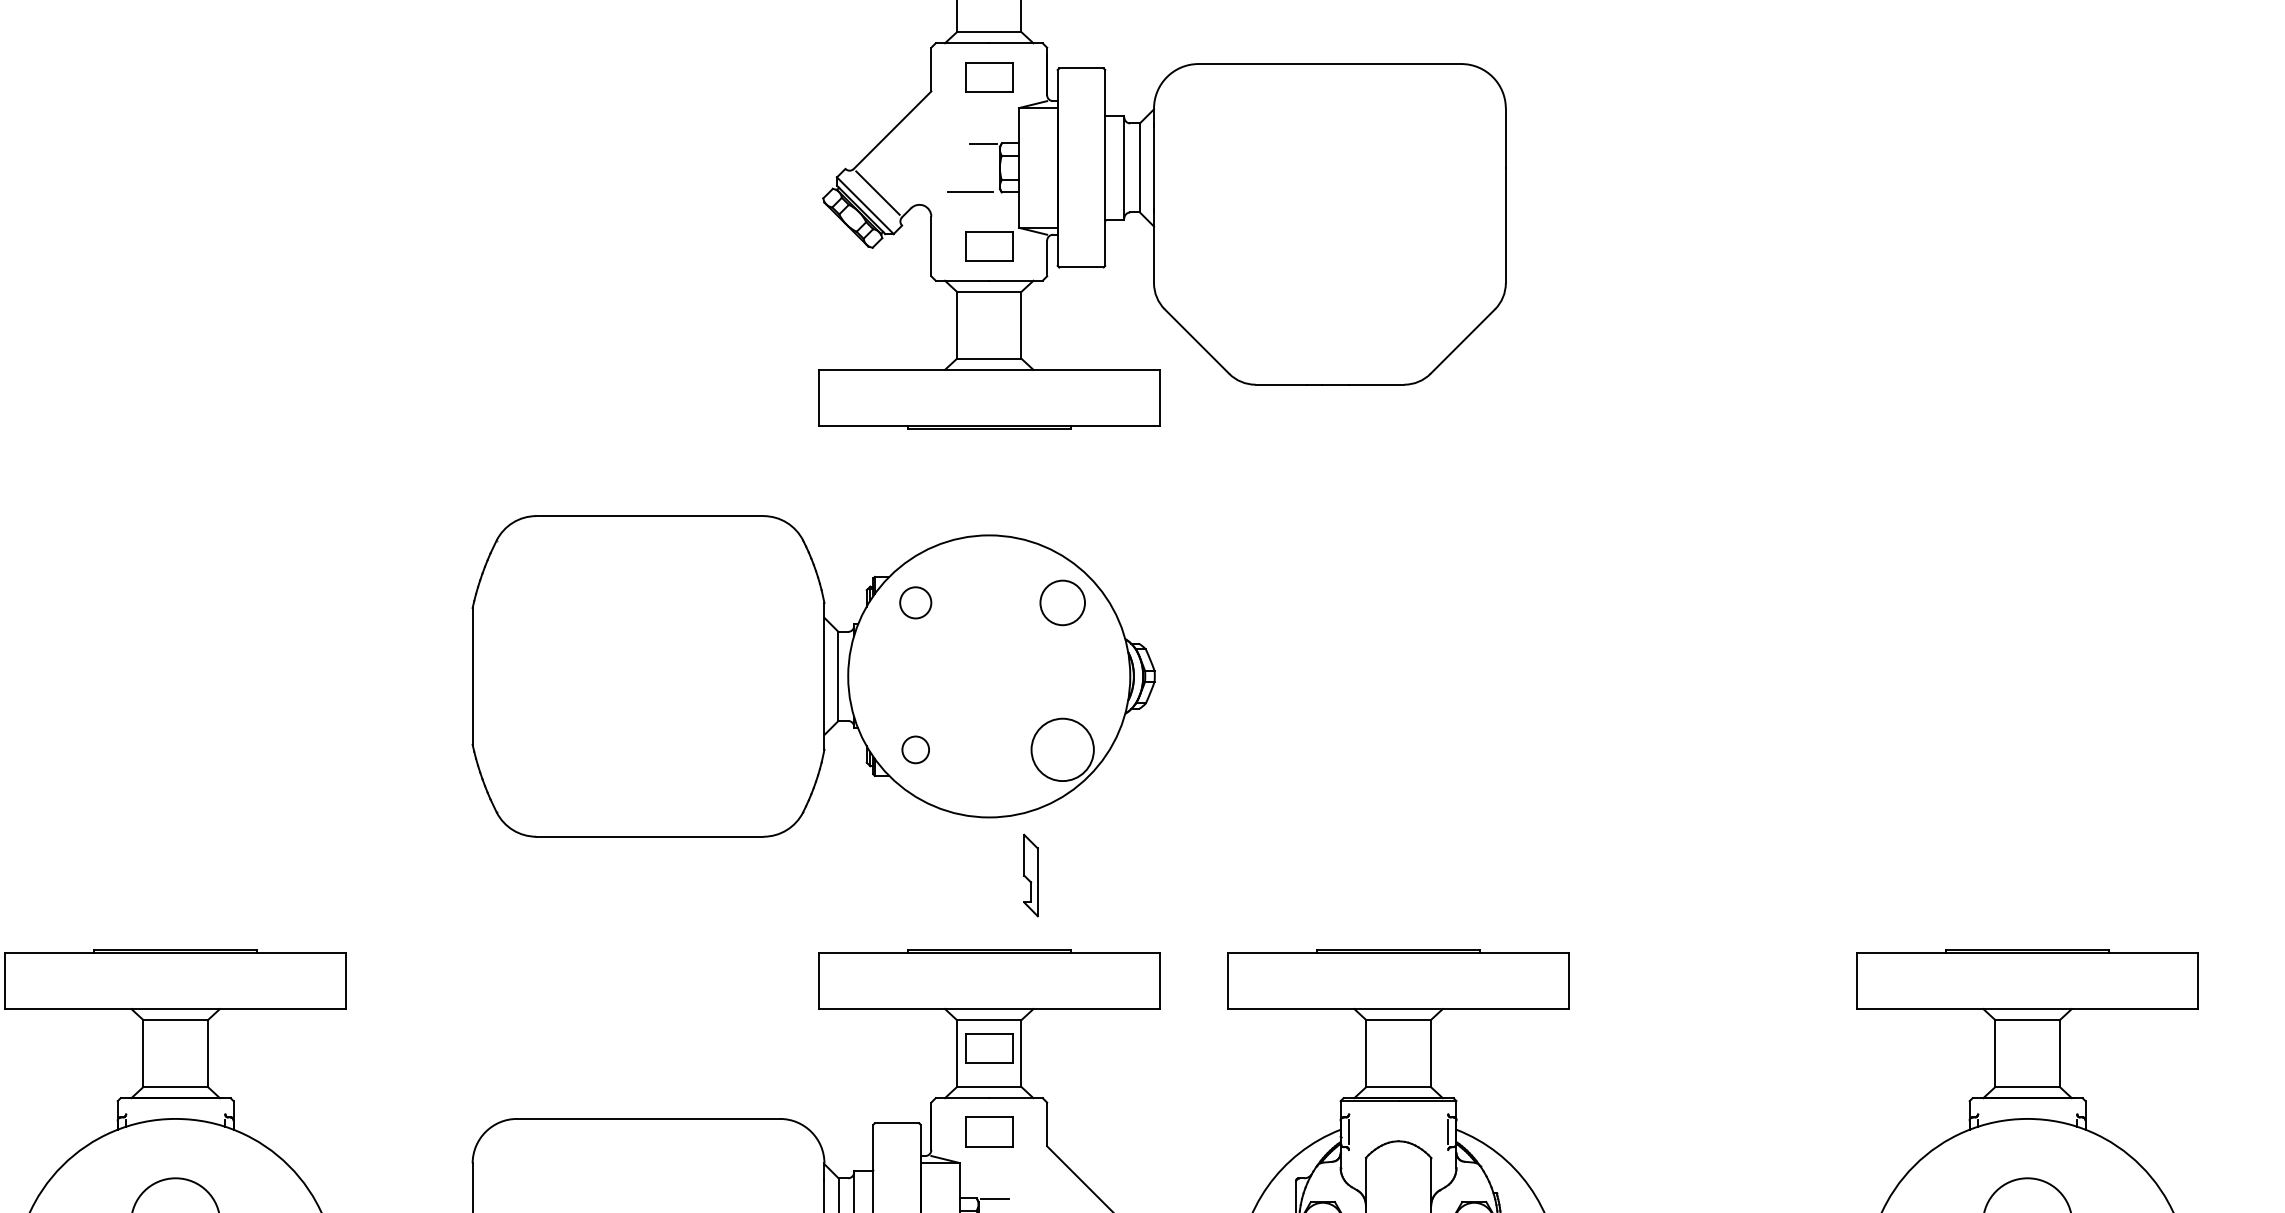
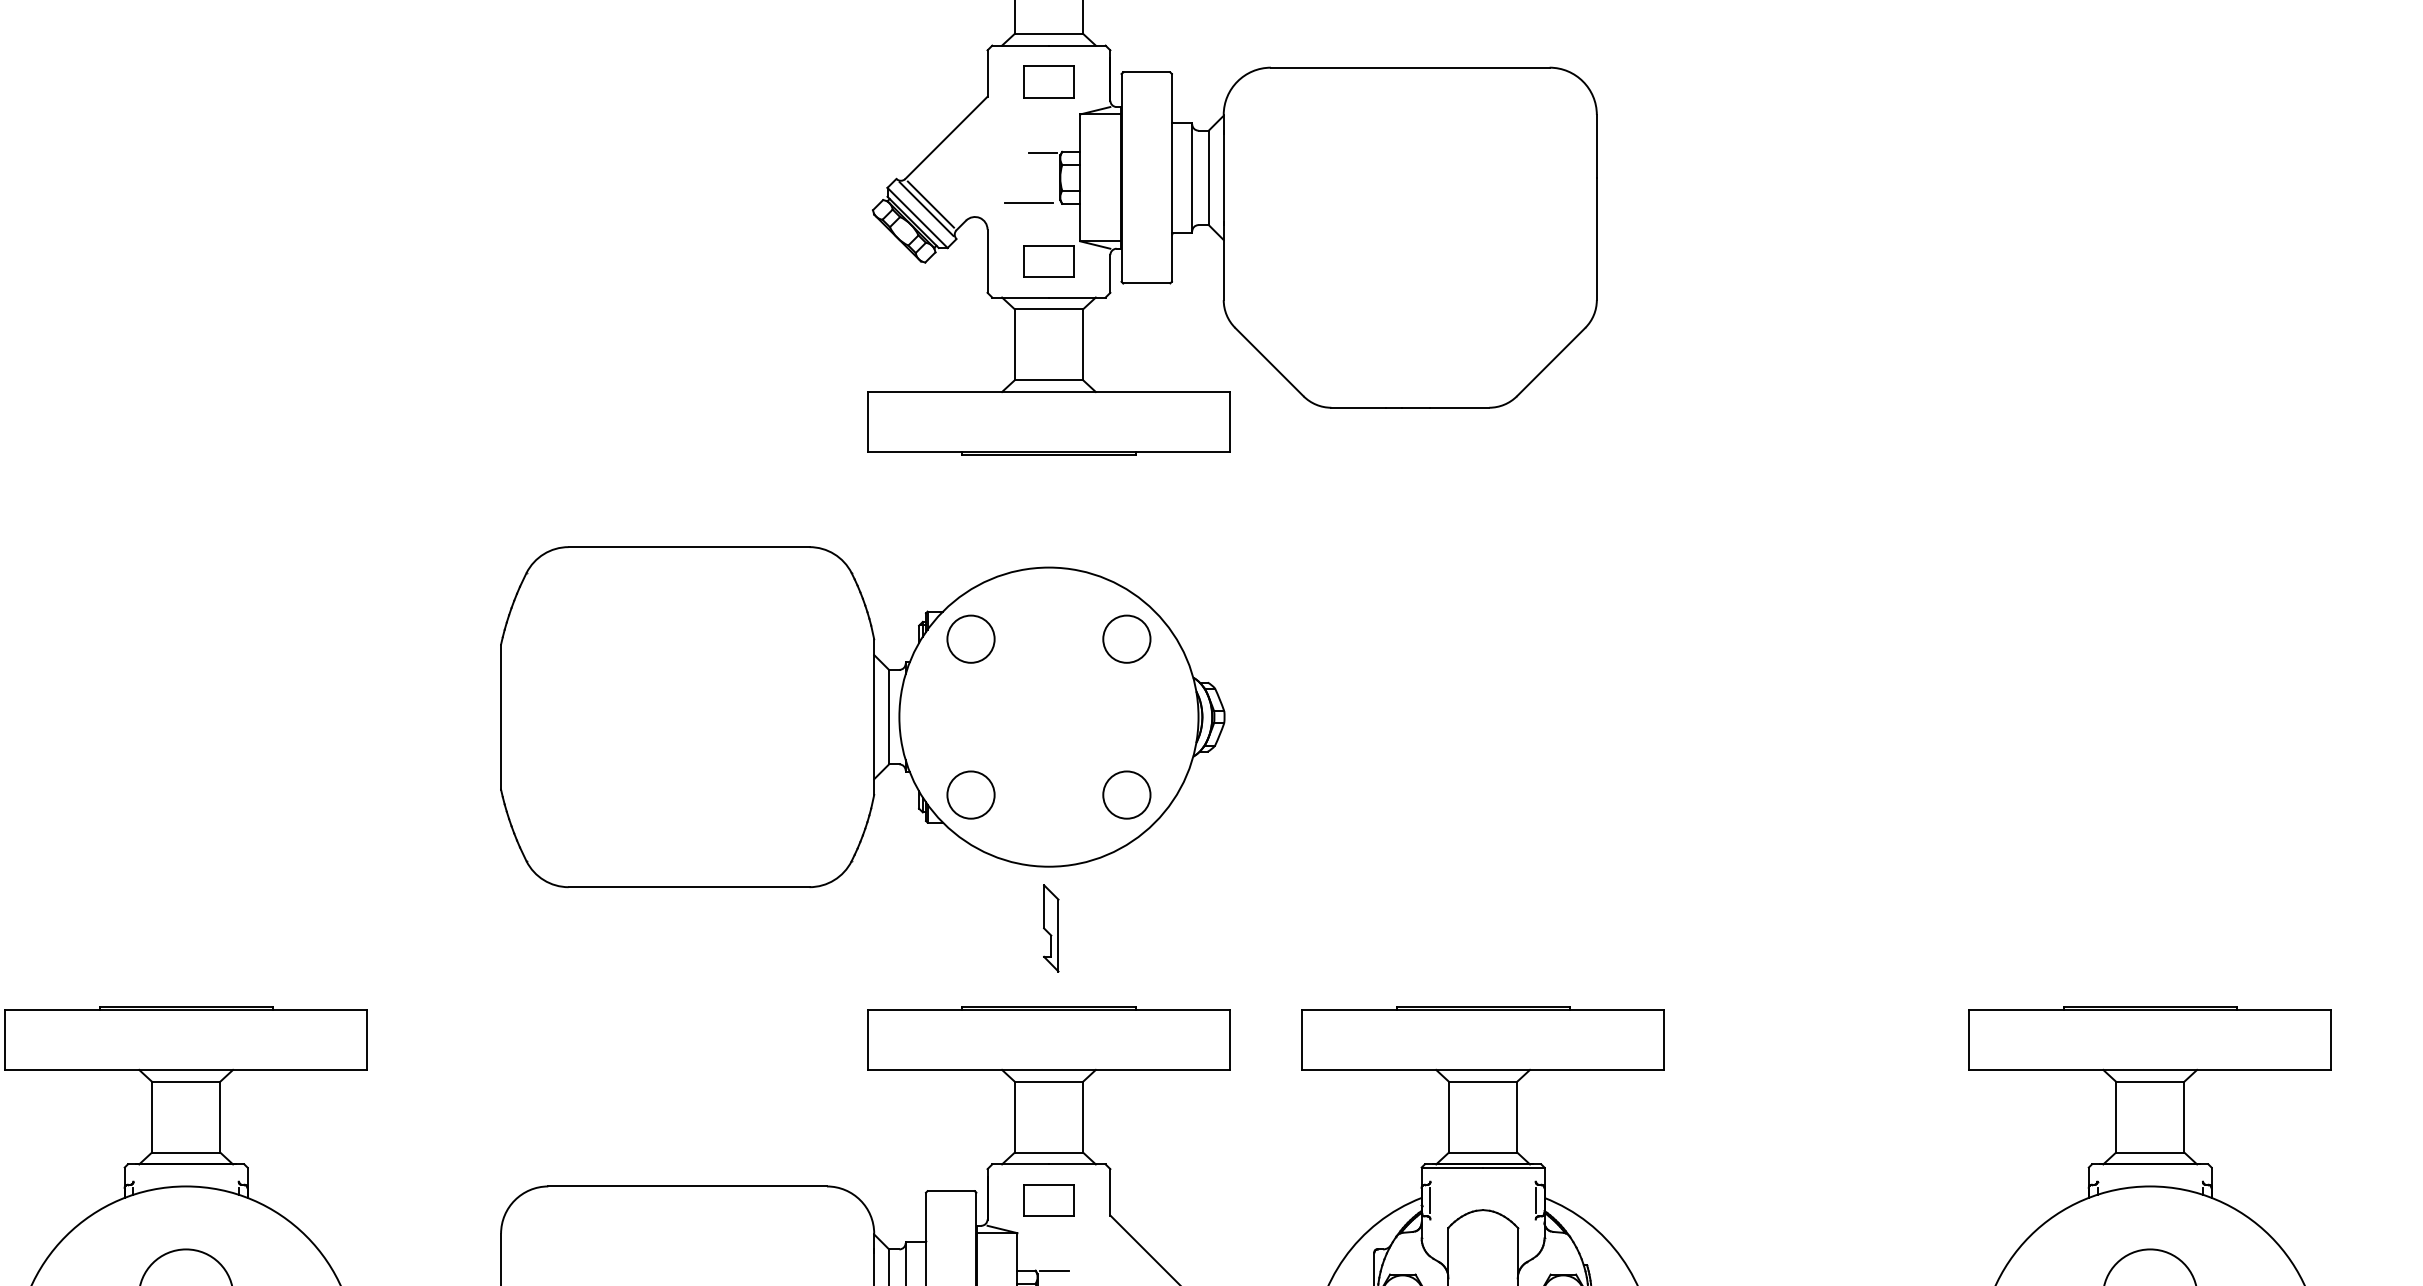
line: (873, 196) -> (926, 208), added
circle: (915, 602) -> (970, 638), size x1.43
circle: (915, 749) -> (970, 794), size x1.67
circle: (1062, 749) -> (1126, 794), size x0.71
part: (1031, 875) -> (1051, 928), moved
part: (988, 1048) -> (1048, 1111), removed

